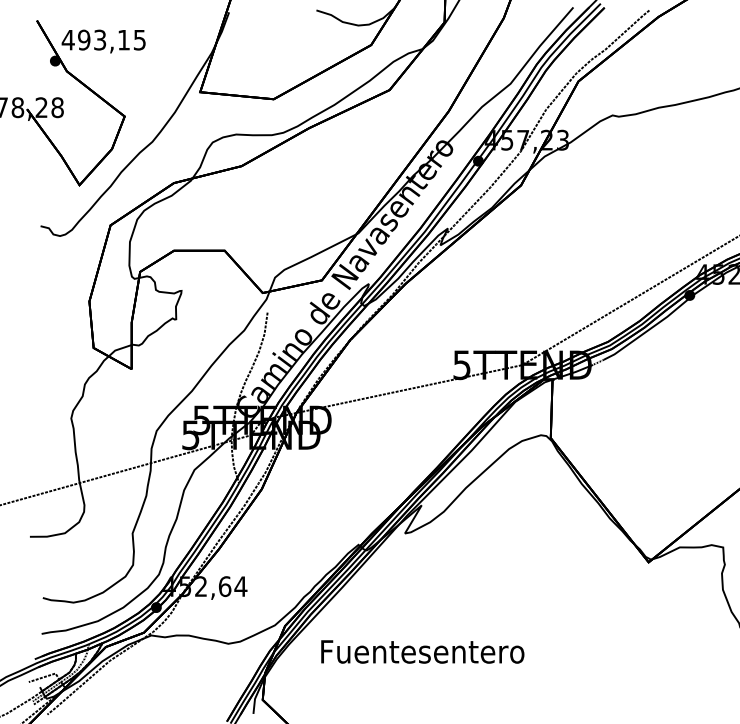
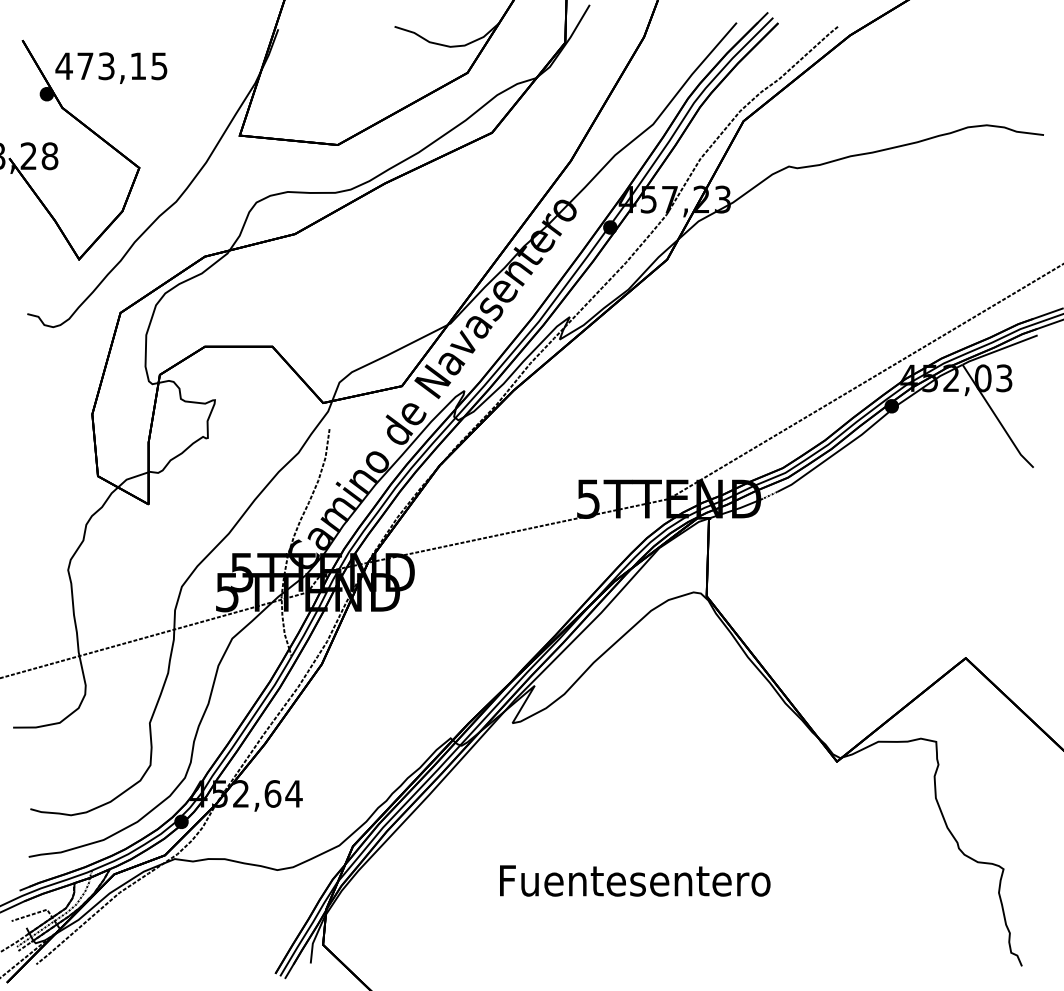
text: (84, 40) -> (85, 66), 493,15 -> 473,15
text: (422, 651) -> (635, 880), moved

